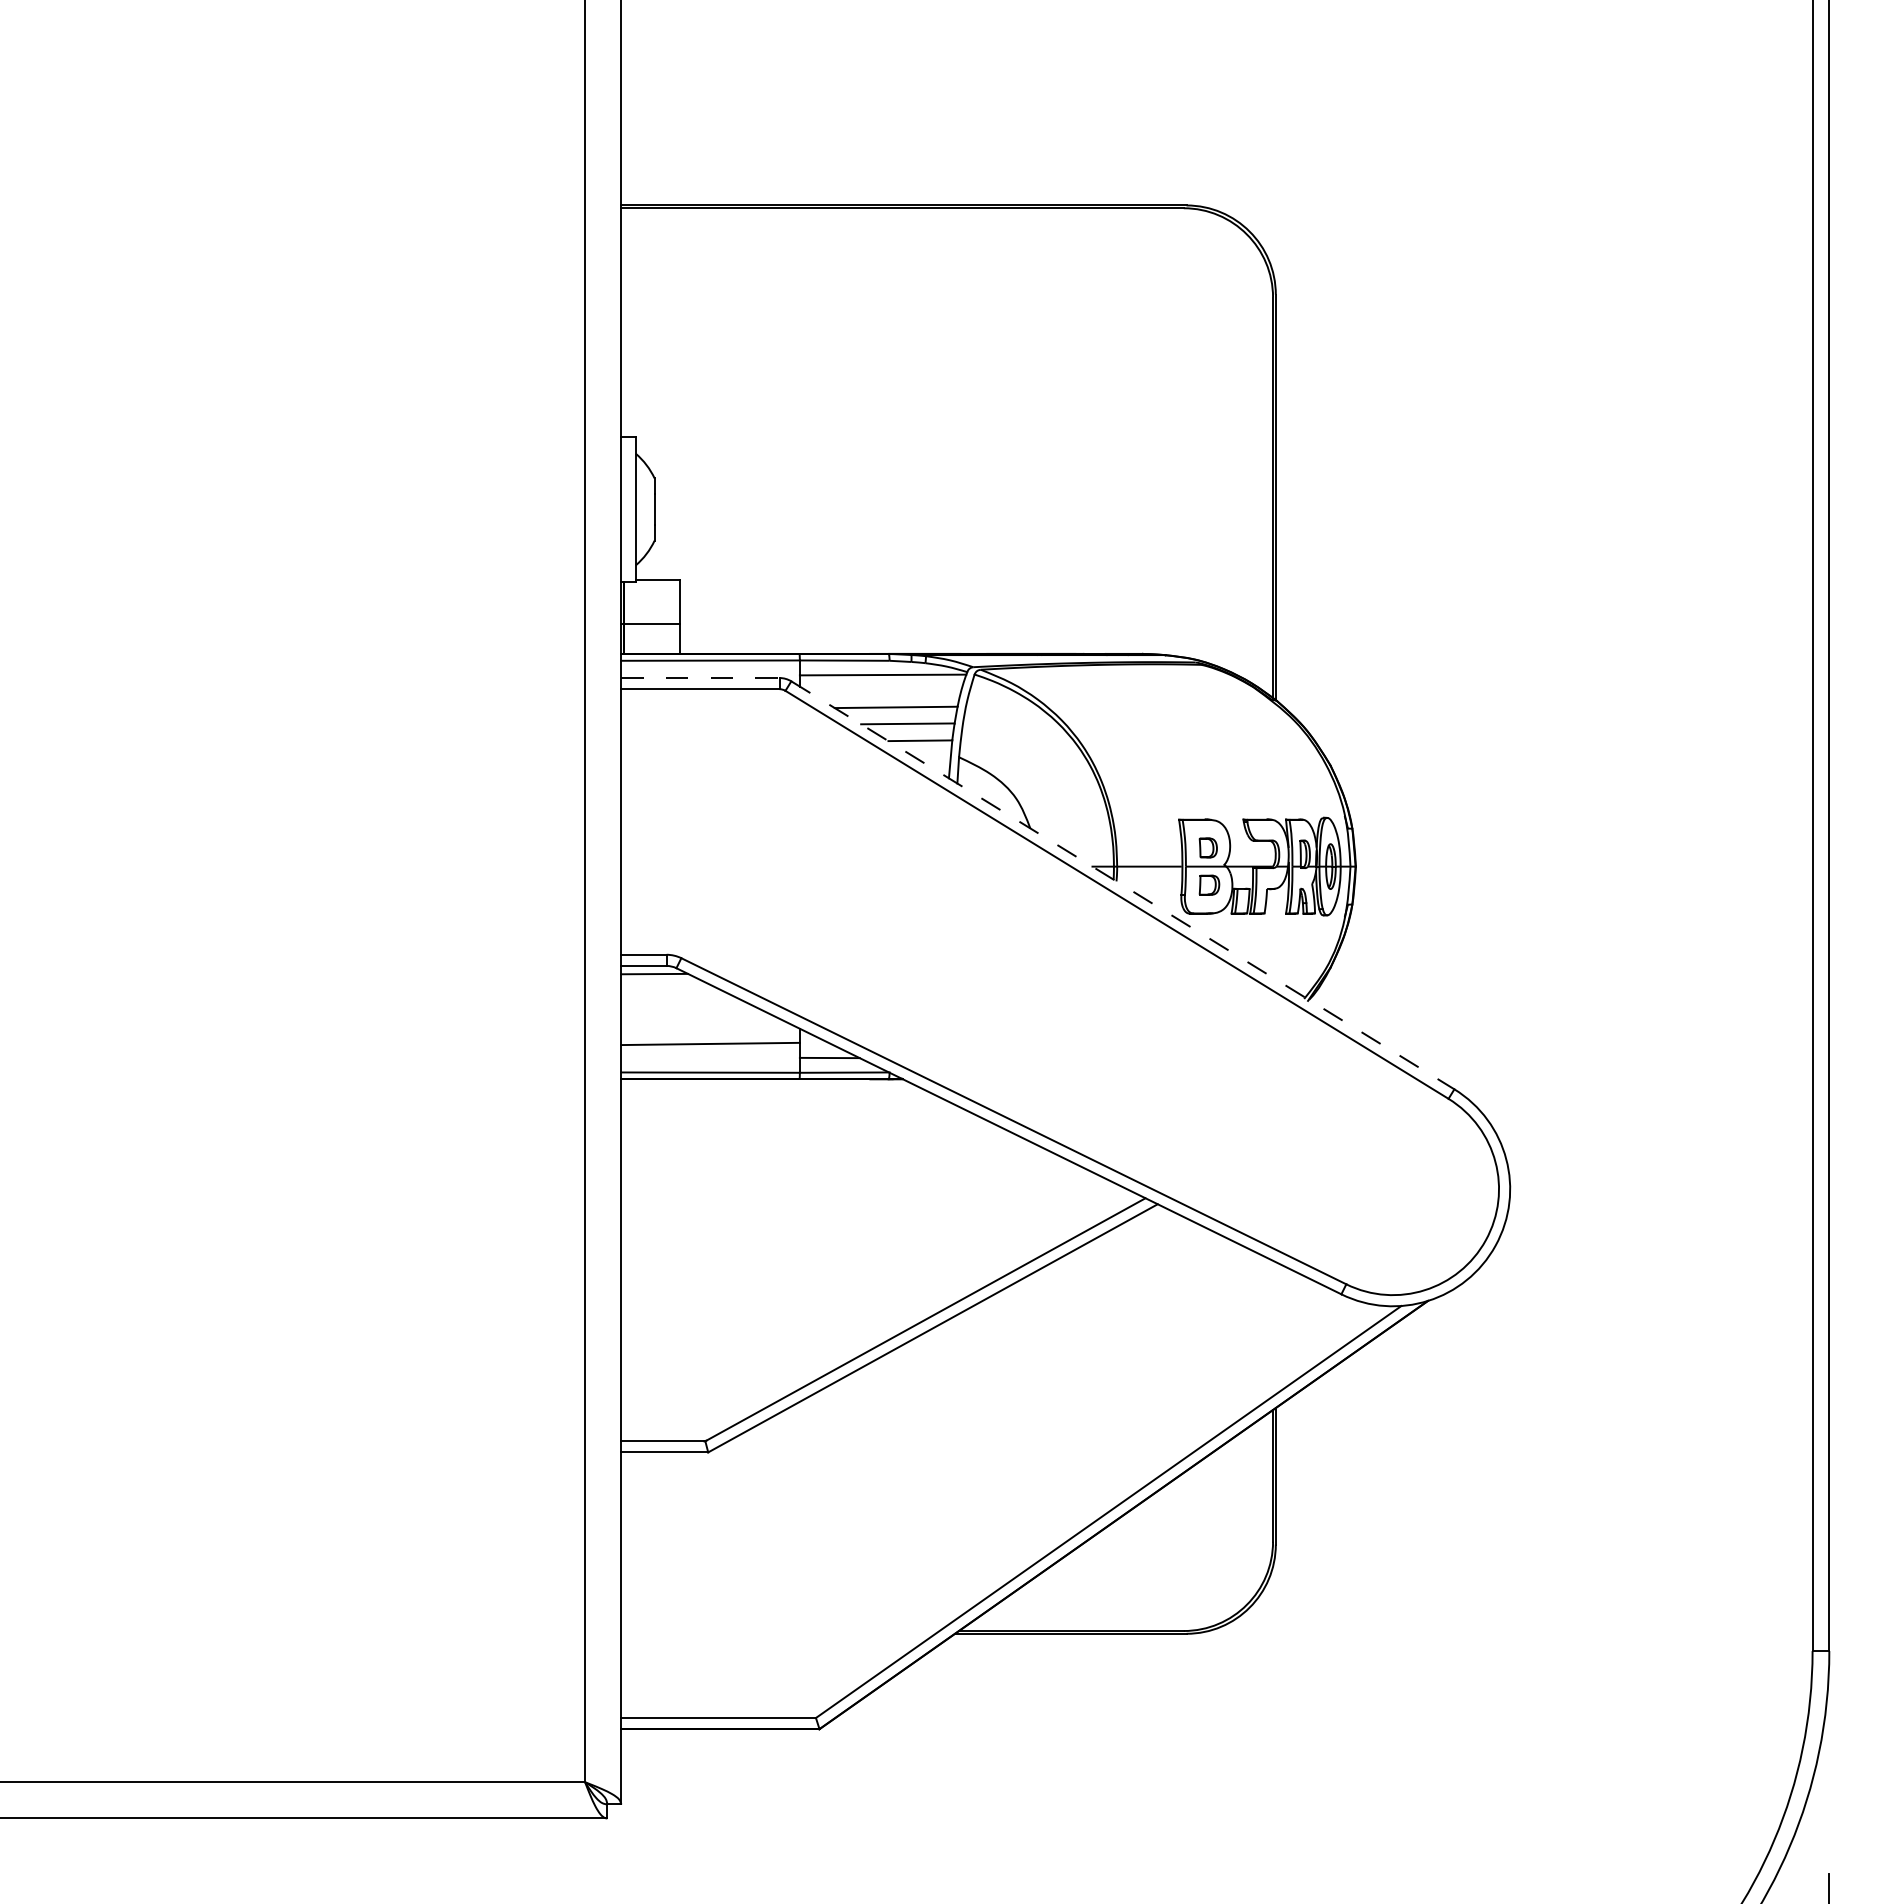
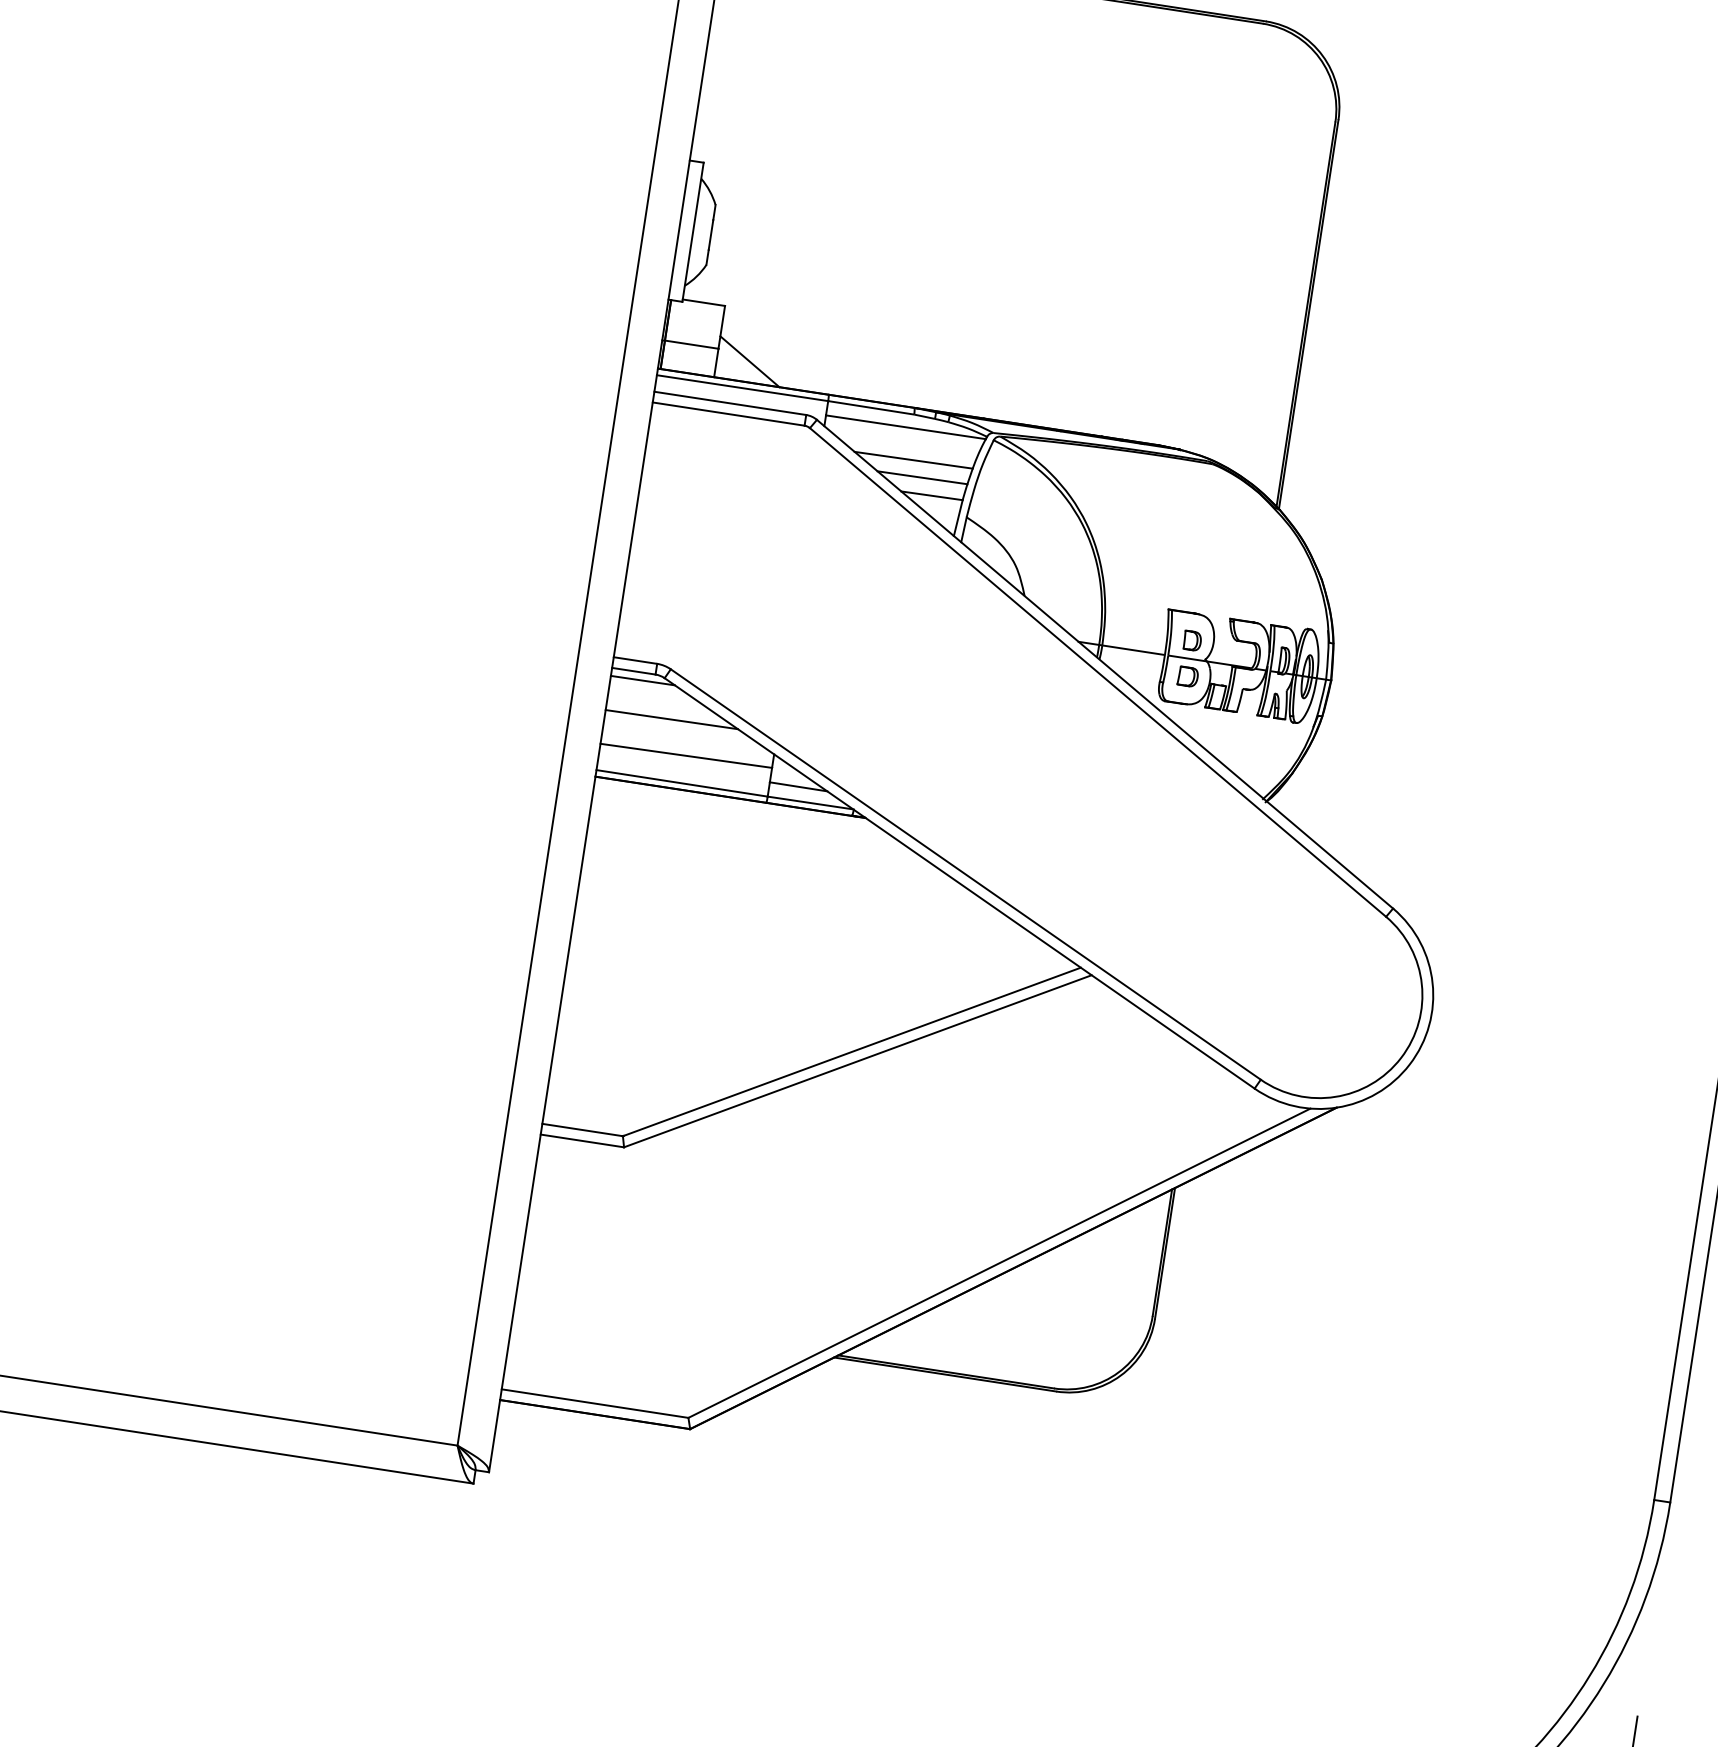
line: (713, 632) -> (749, 361), added
line: (701, 678) -> (731, 403), dashed -> solid
line: (1123, 885) -> (1105, 664), dashed -> solid
line: (690, 1008) -> (672, 718), added

